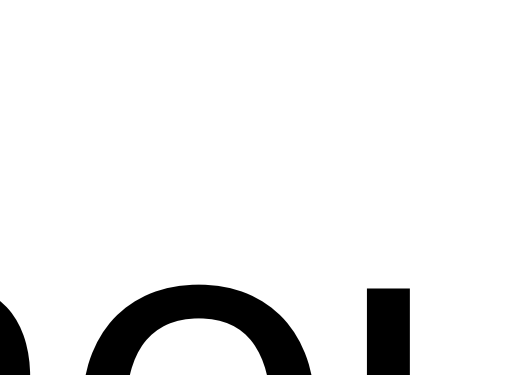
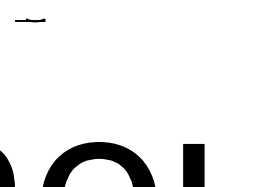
part: (61, 41) -> (30, 20), added

